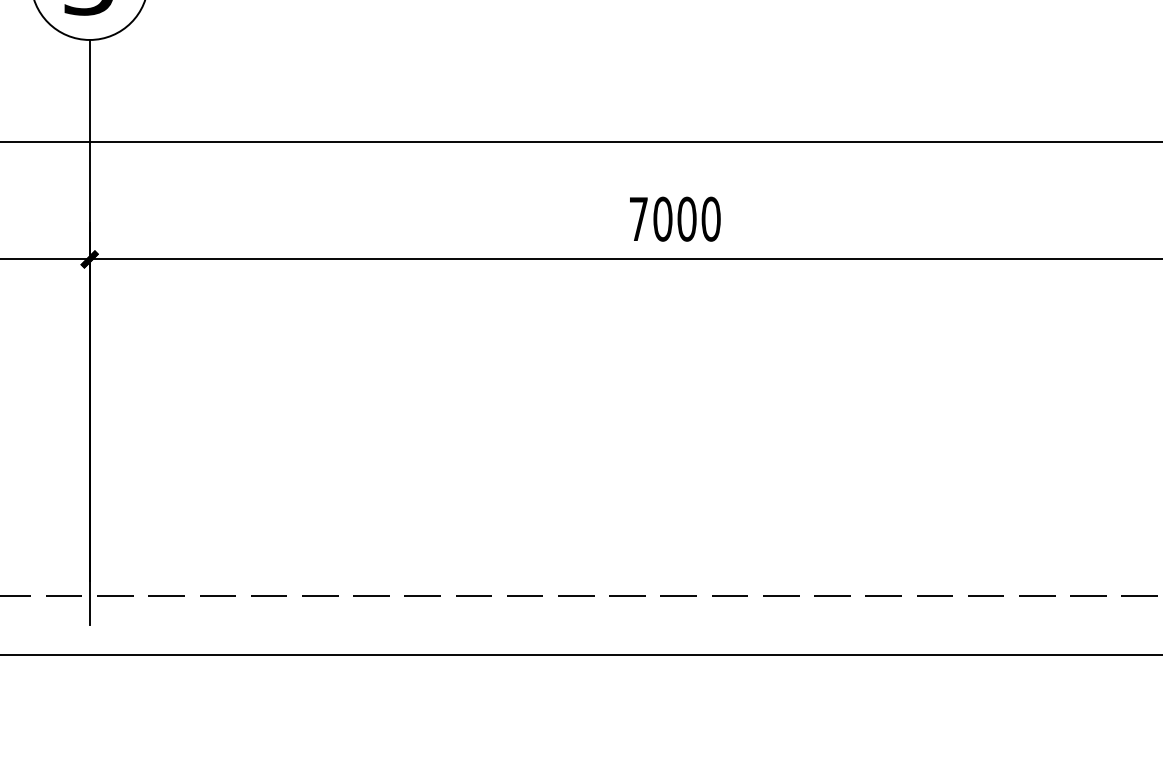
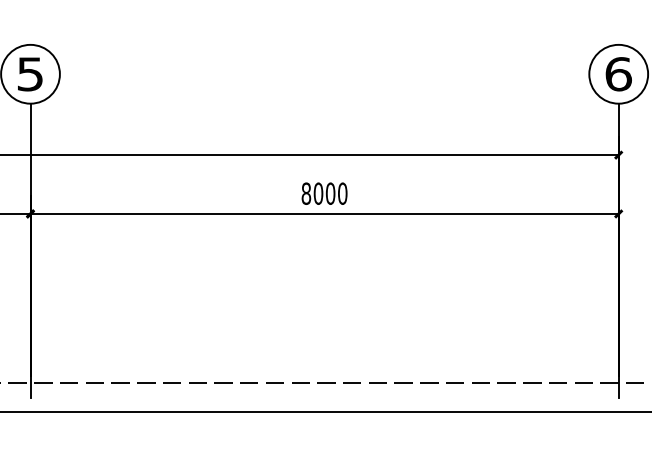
text: (639, 218) -> (306, 193), 7000 -> 8000

